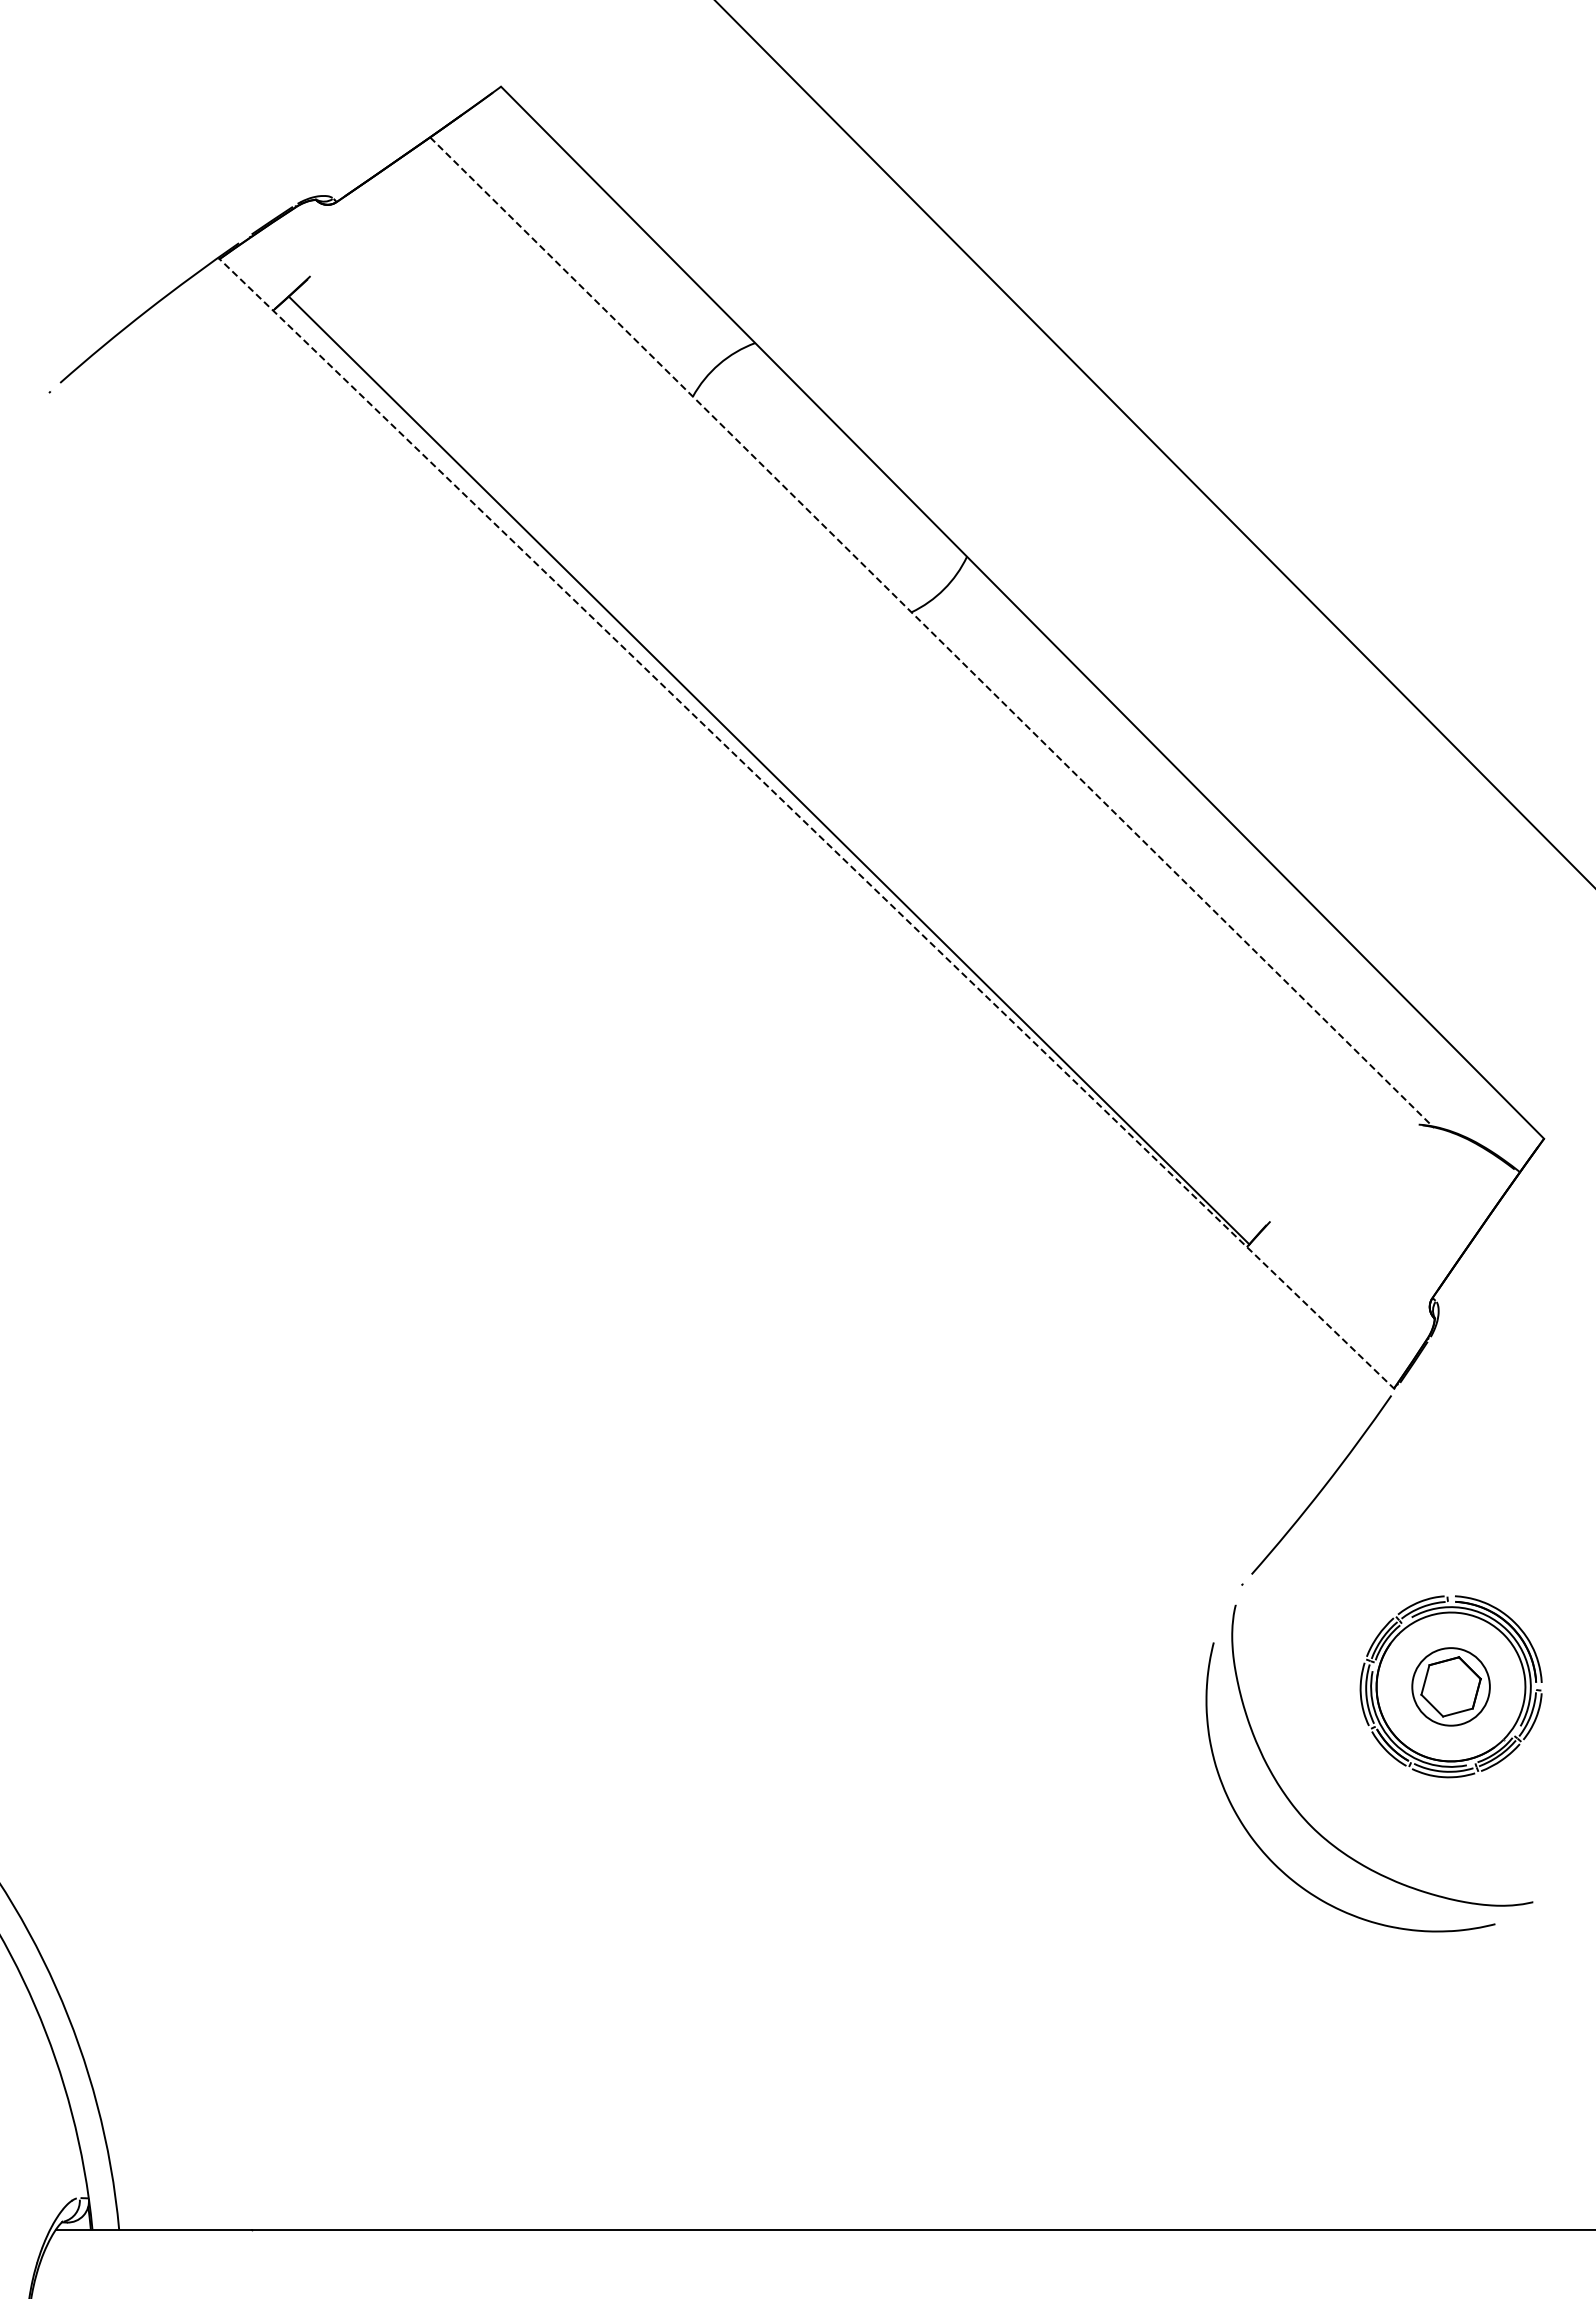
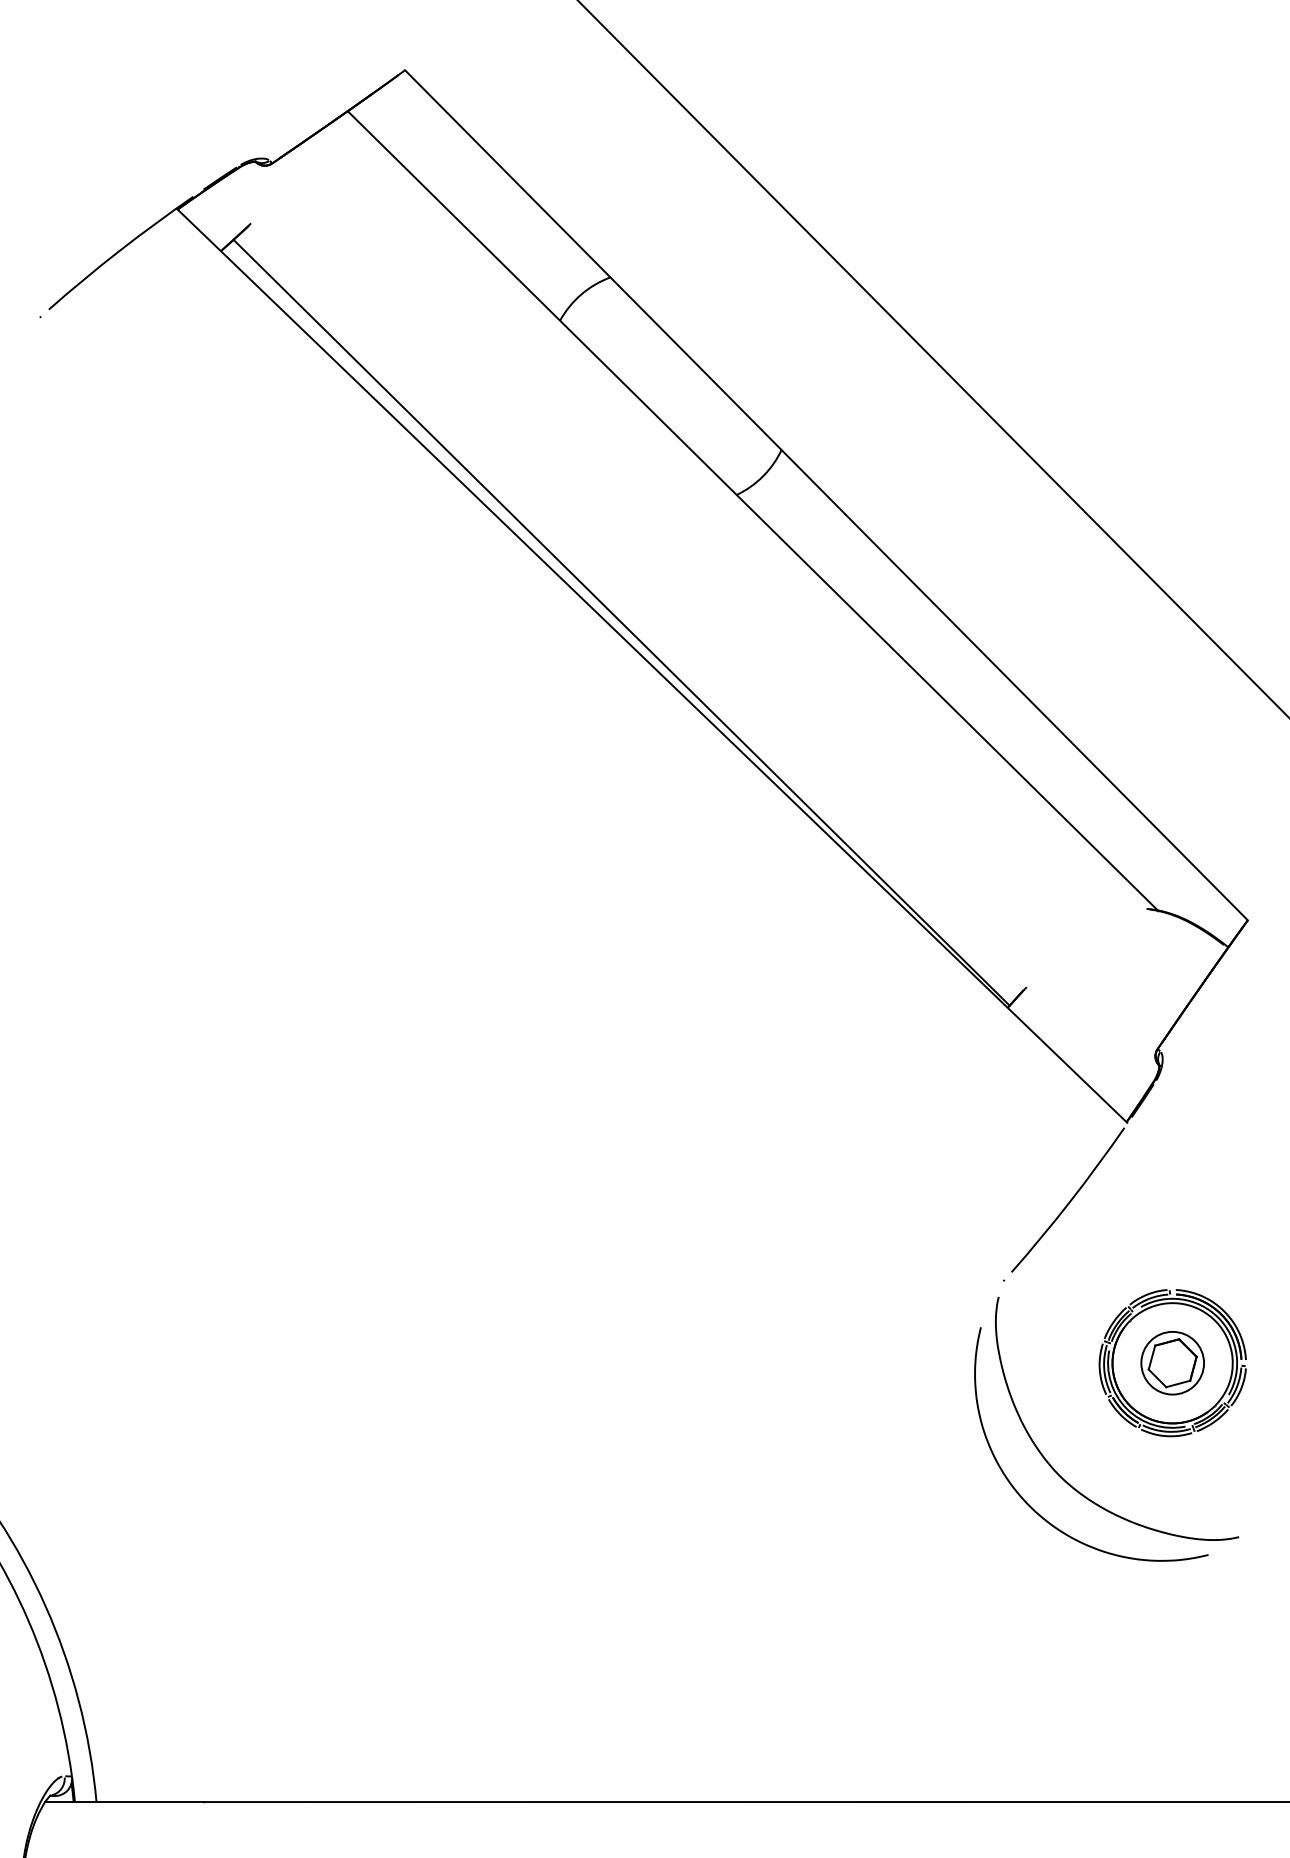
line: (931, 632) -> (752, 511), dashed -> solid
line: (806, 823) -> (651, 665), dashed -> solid

